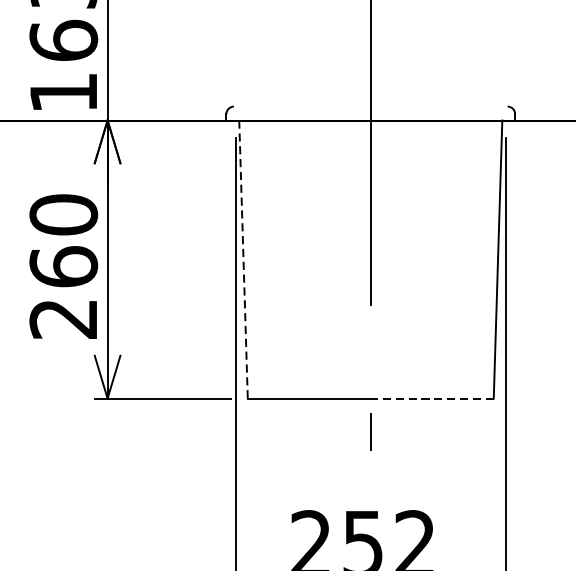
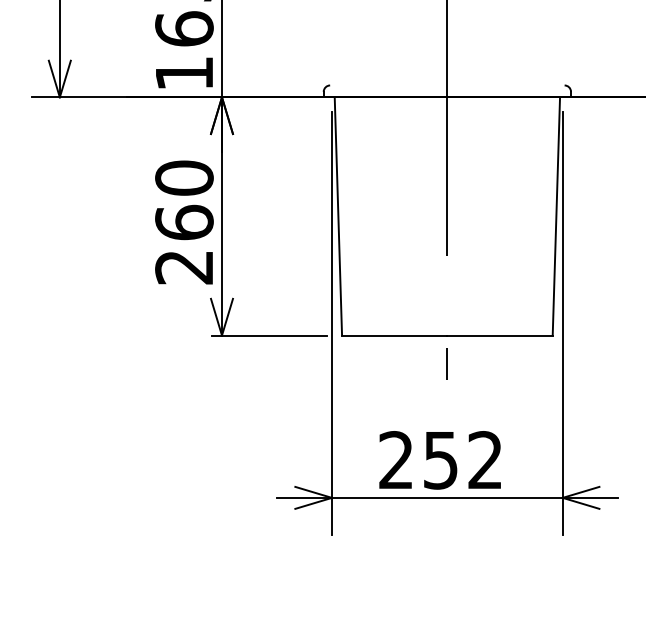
line: (243, 259) -> (338, 216), dashed -> solid
line: (432, 398) -> (500, 335), dashed -> solid

